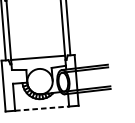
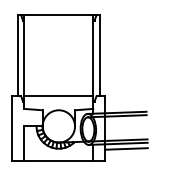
line: (94, 94) -> (126, 148), added
line: (42, 108) -> (59, 160), dashed -> solid

